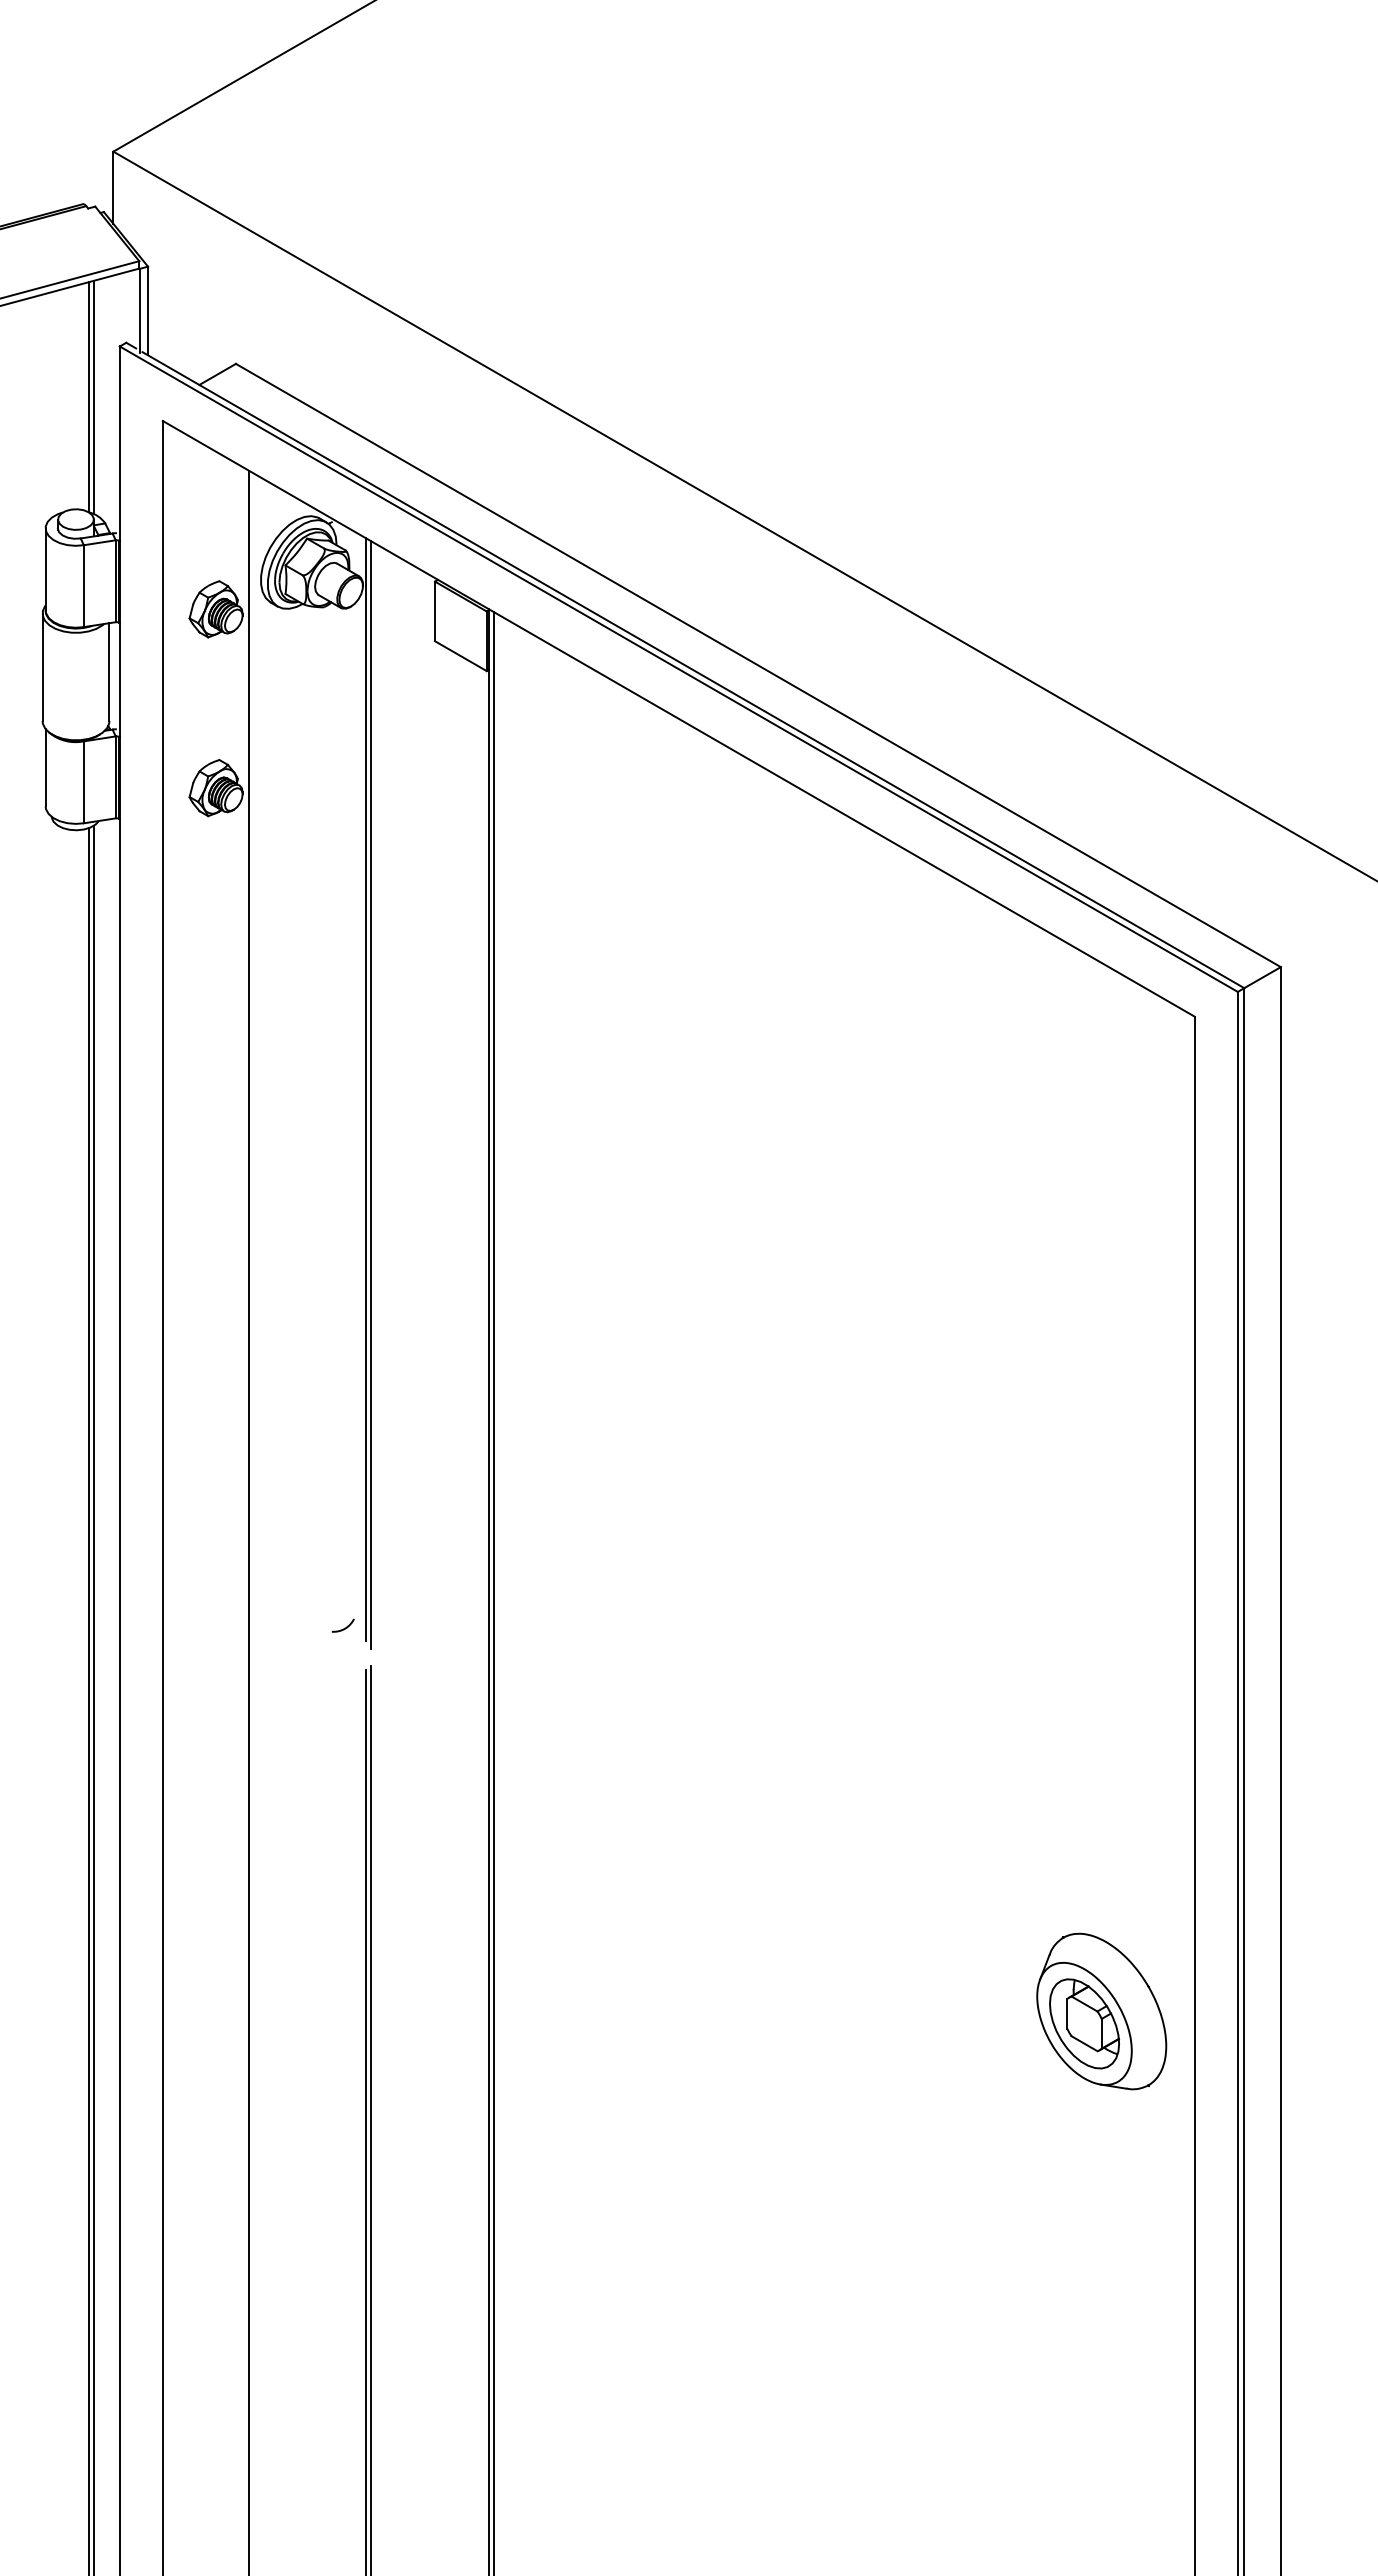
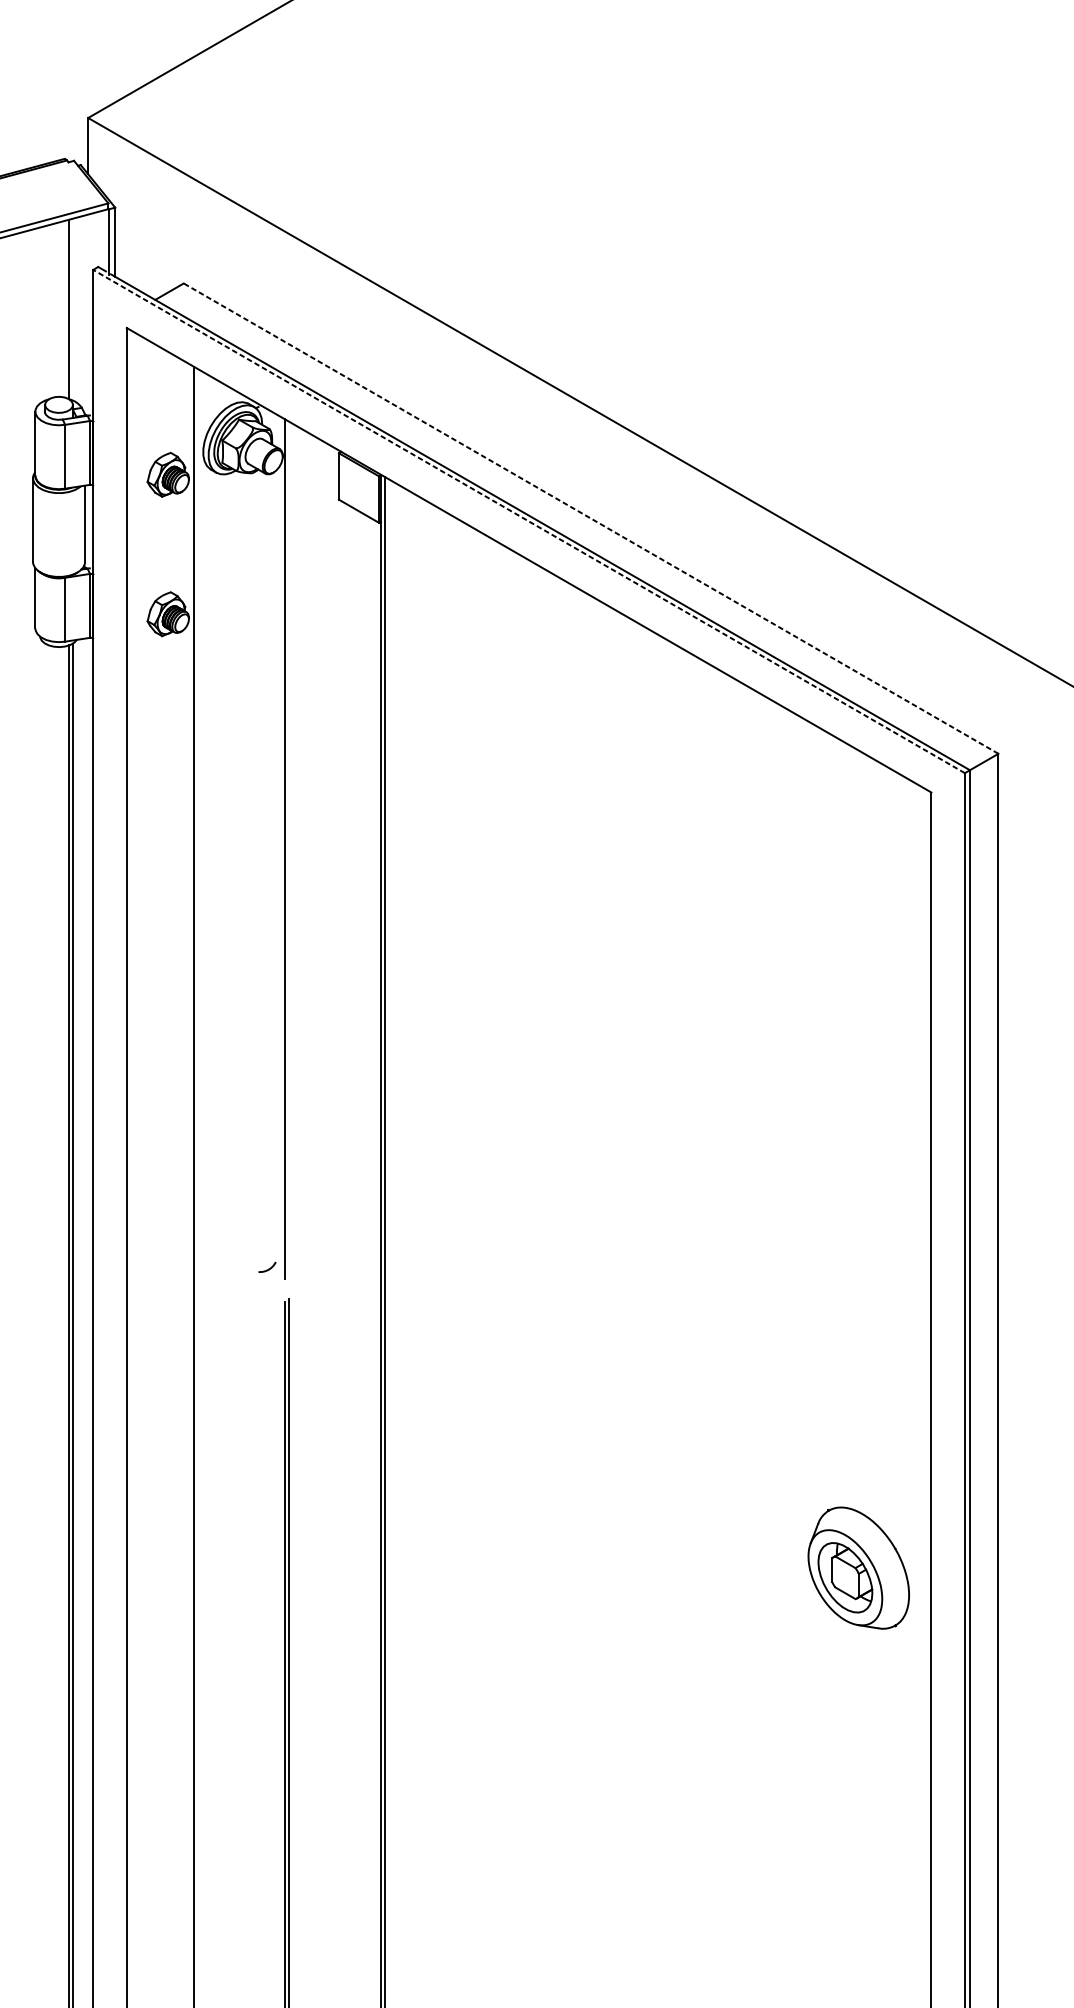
line: (93, 397) -> (72, 309), removed
line: (757, 665) -> (590, 518), solid -> dashed
line: (678, 668) -> (528, 520), solid -> dashed
line: (370, 1094) -> (288, 853), removed

